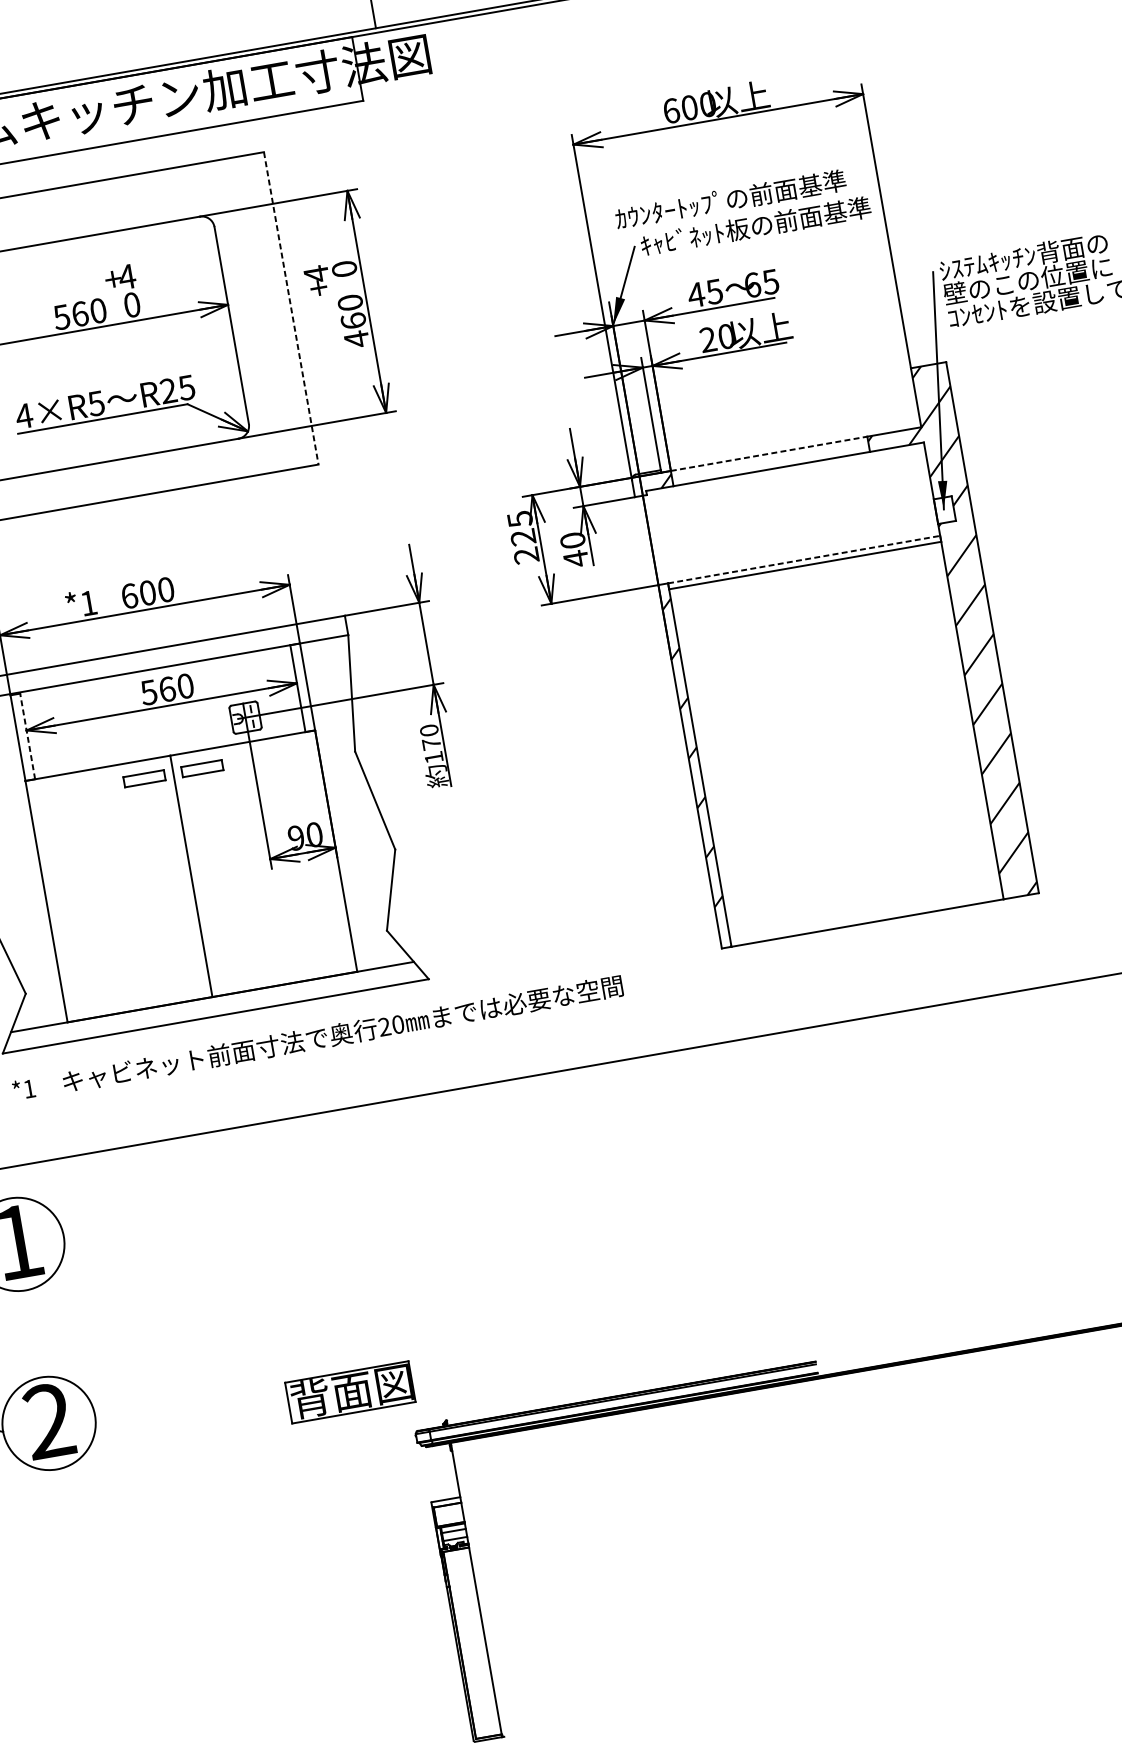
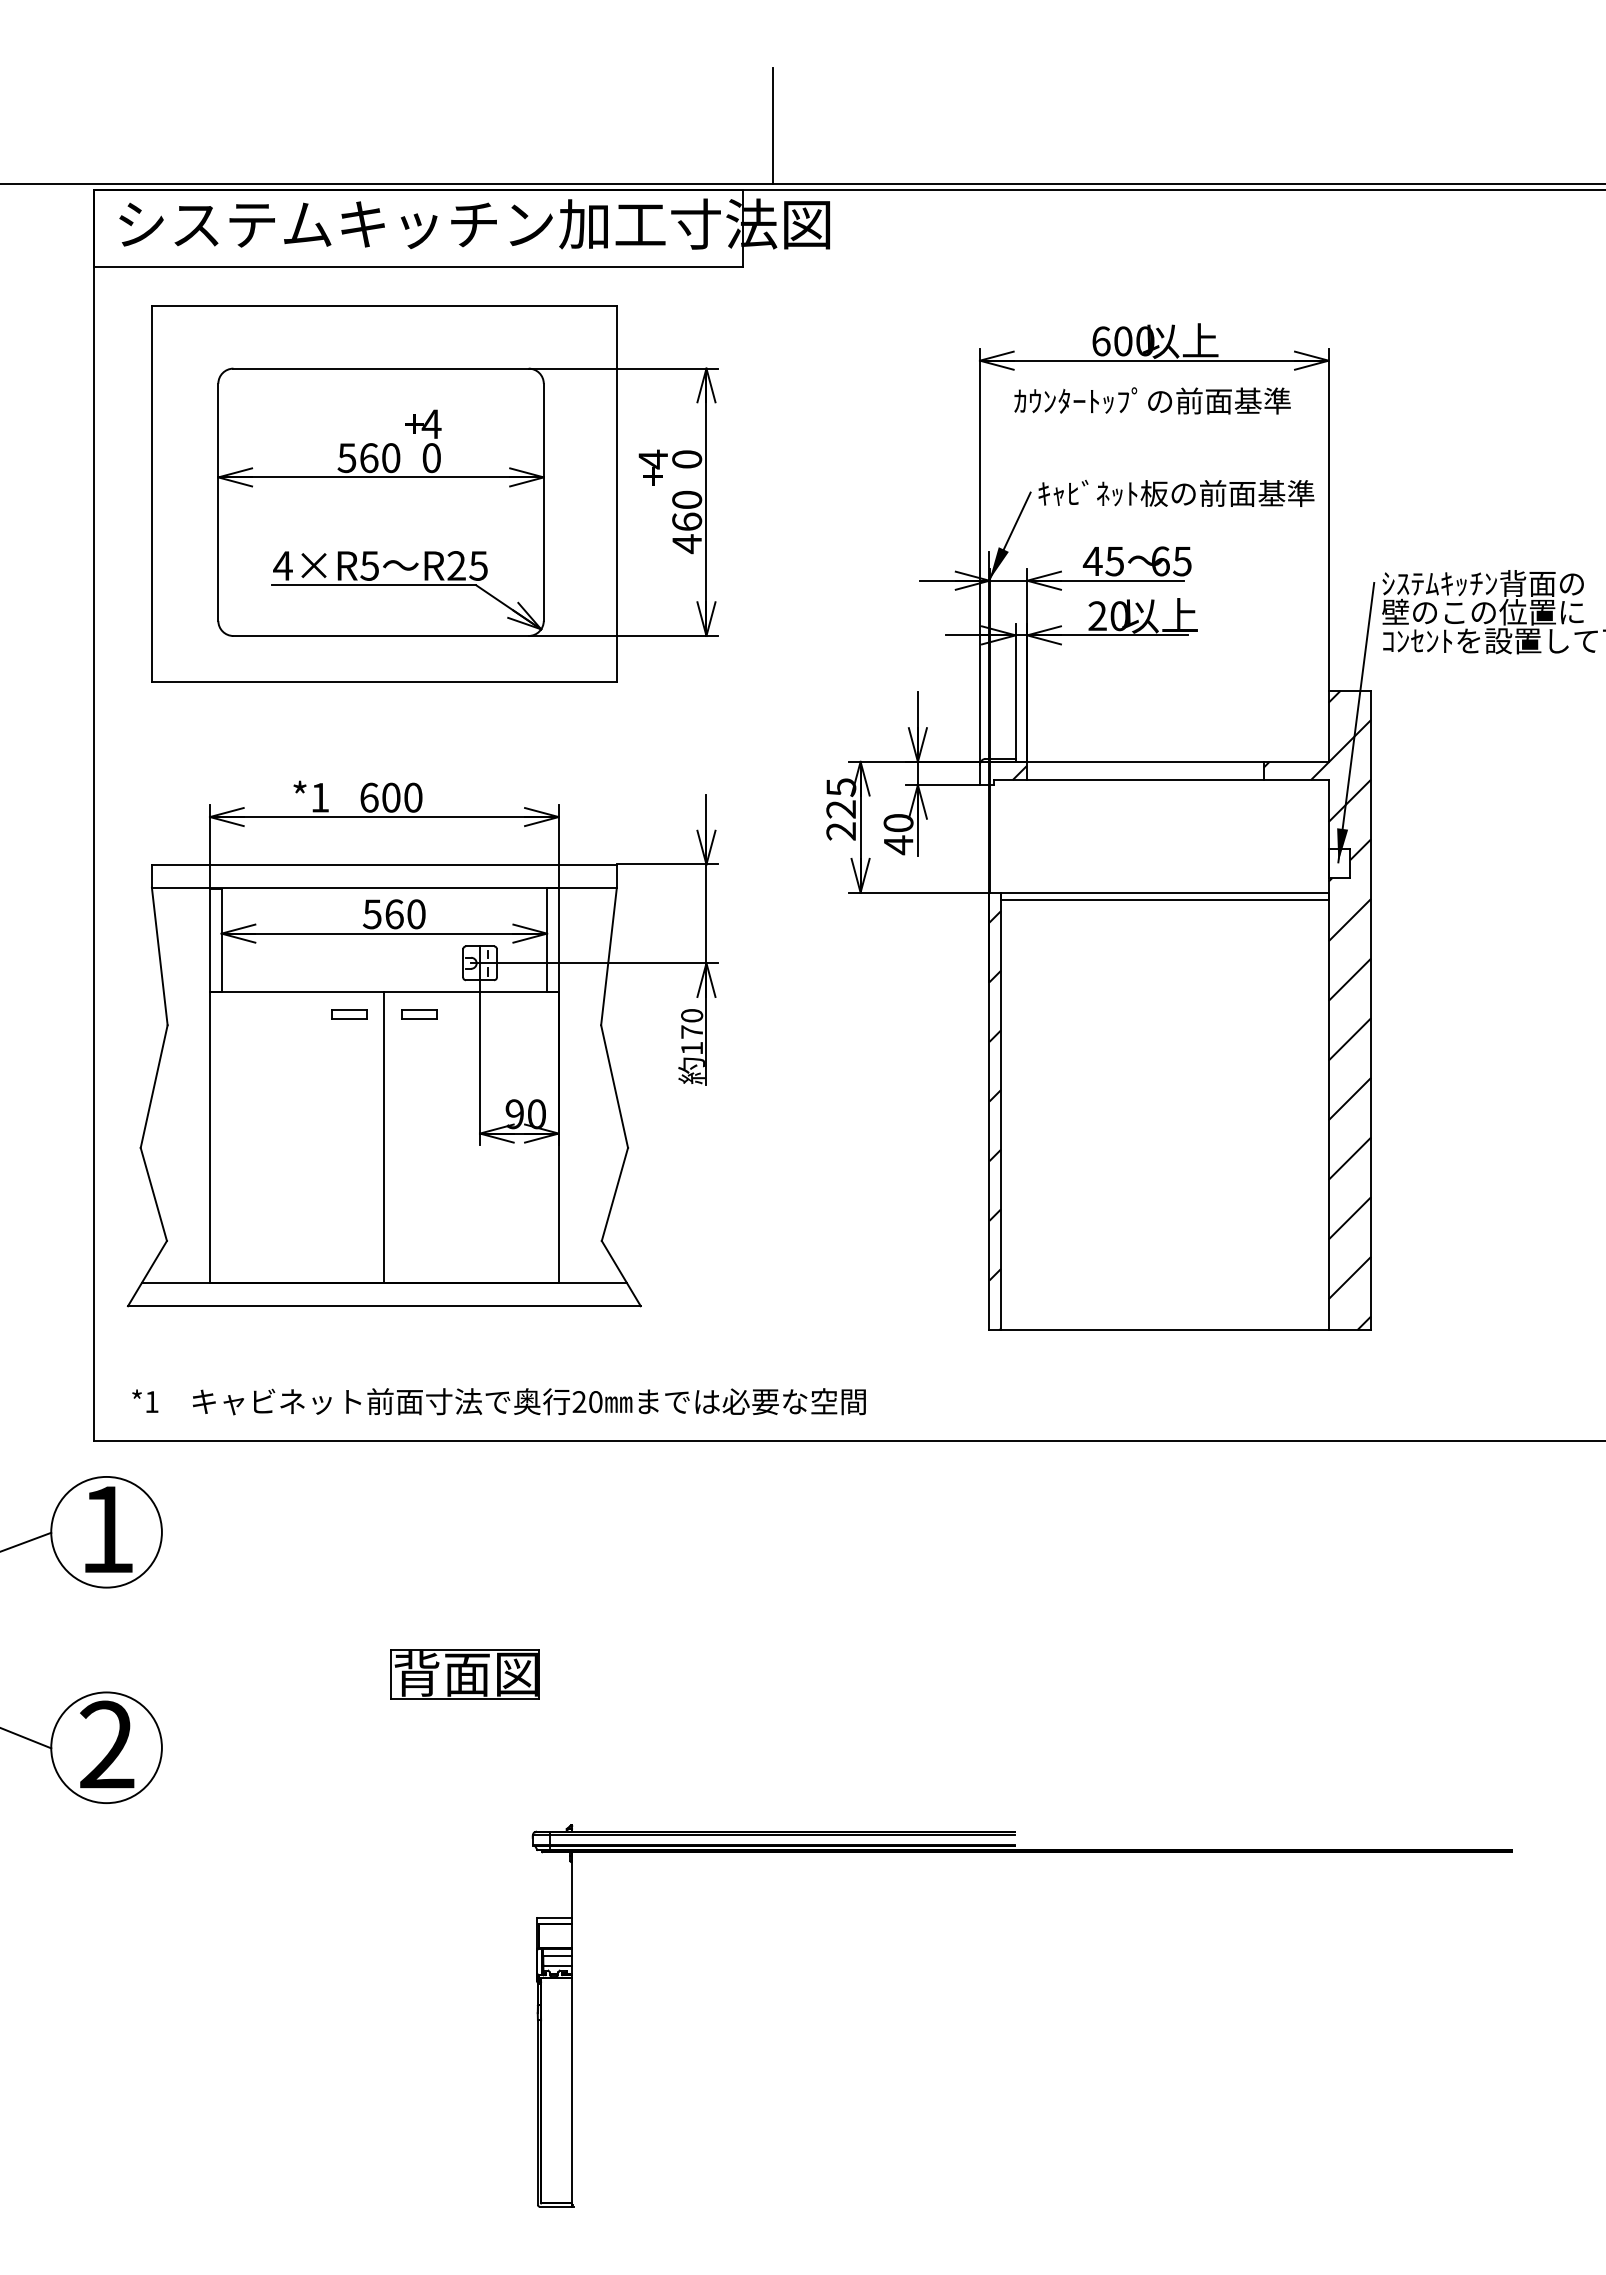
text: (730, 199) -> (1152, 400), moved
line: (290, 308) -> (616, 494), dashed -> solid
line: (769, 453) -> (1146, 761), dashed -> solid
line: (803, 559) -> (1164, 892), dashed -> solid
line: (27, 736) -> (221, 940), dashed -> solid
part: (202, 768) -> (419, 1014), size x0.71
part: (144, 779) -> (349, 1014), size x0.71
text: (317, 1038) -> (498, 1401), moved
part: (349, 1392) -> (464, 1674), moved

